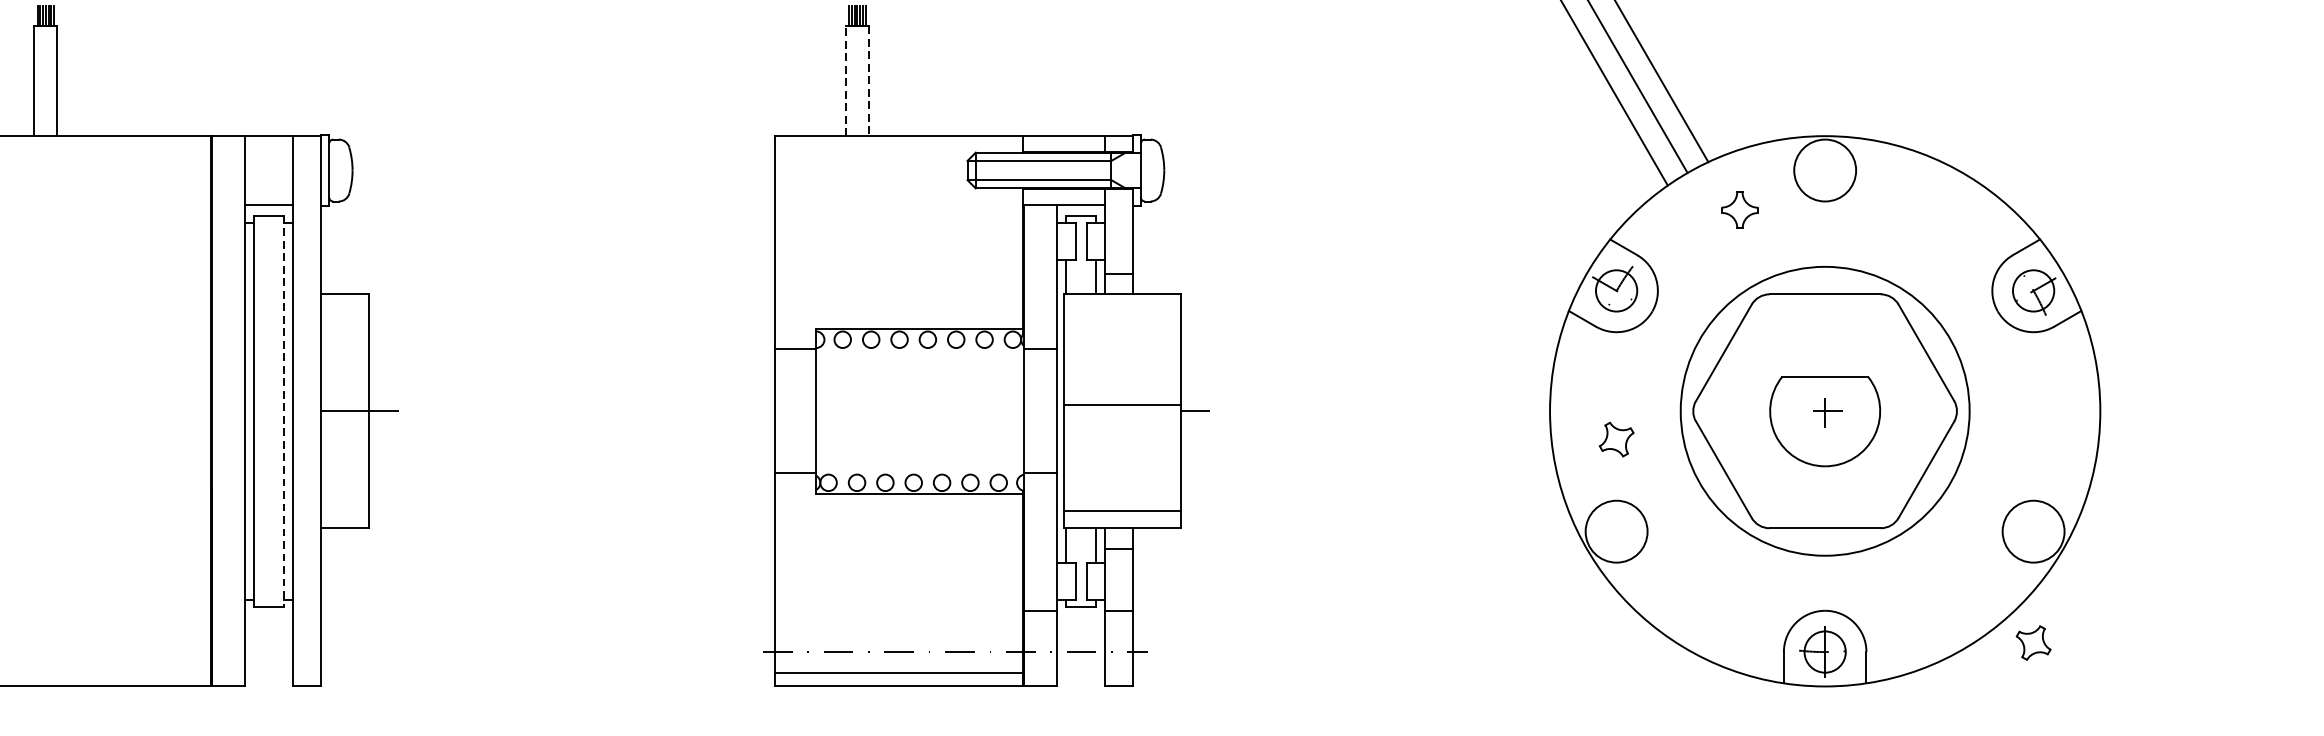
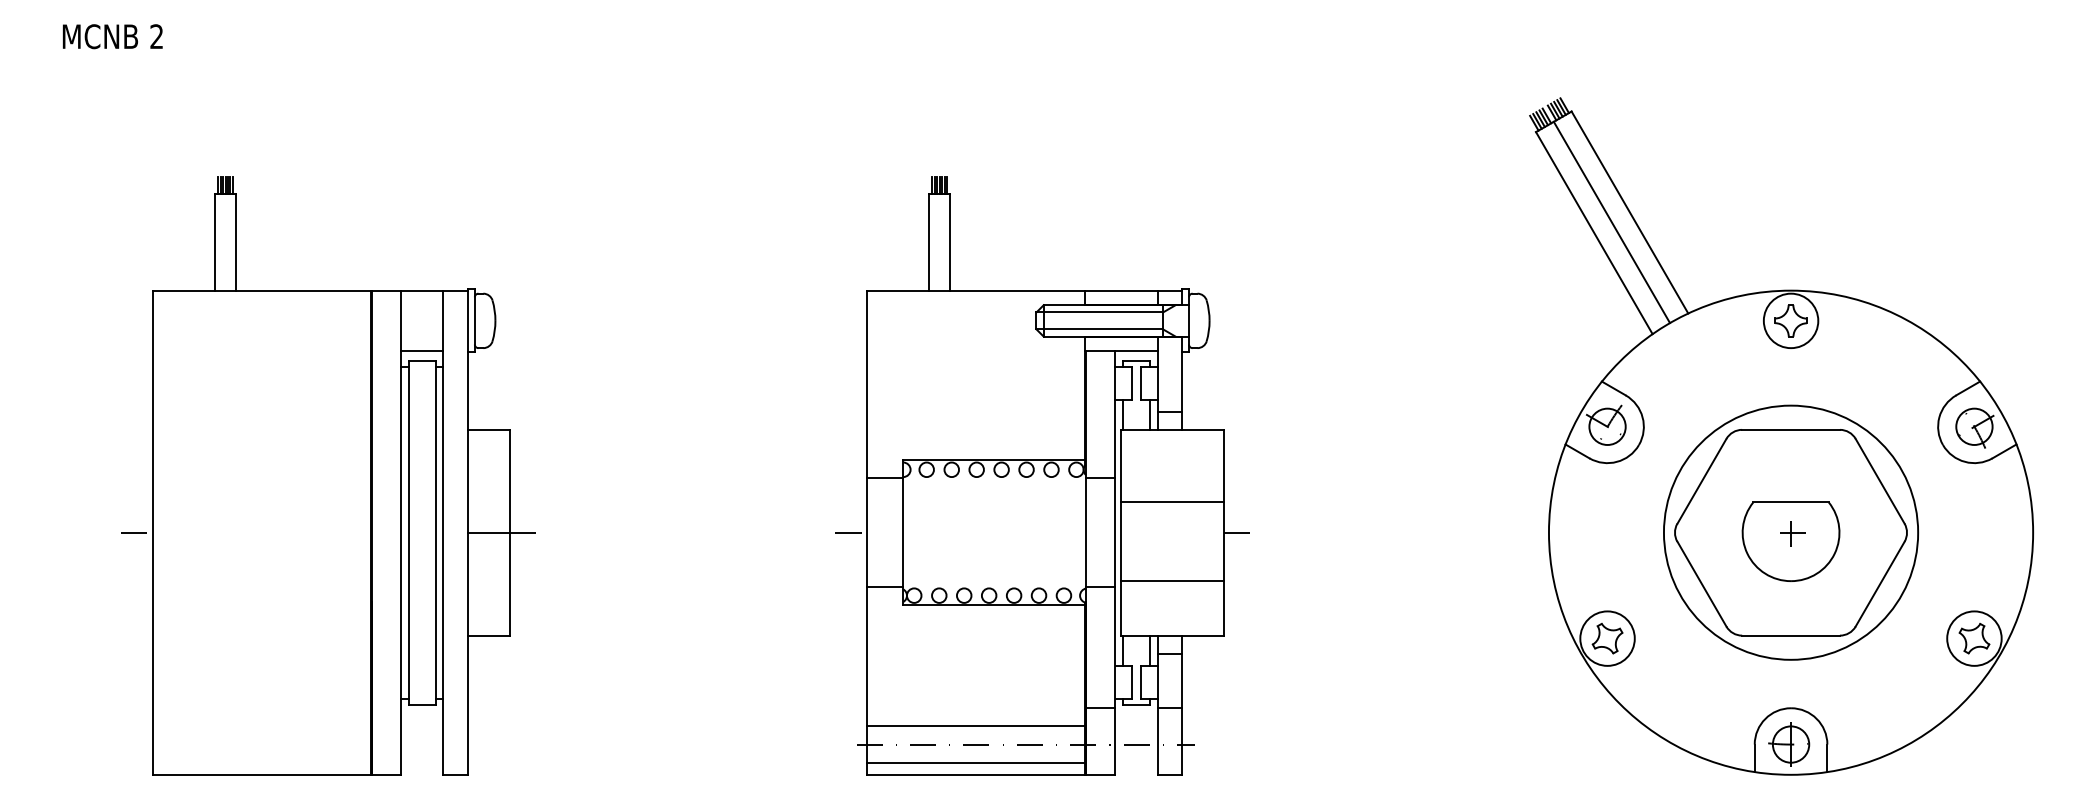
line: (845, 80) -> (929, 241), dashed -> solid
line: (868, 81) -> (949, 242), dashed -> solid
part: (1739, 209) -> (1790, 320), moved
line: (1122, 405) -> (1172, 502), moved
line: (284, 411) -> (435, 532), dashed -> solid
line: (757, 411) -> (851, 532), added
part: (1616, 439) -> (1607, 638), moved
line: (1122, 511) -> (1172, 581), moved
line: (898, 631) -> (975, 726), added
part: (2033, 642) -> (1974, 638), moved

